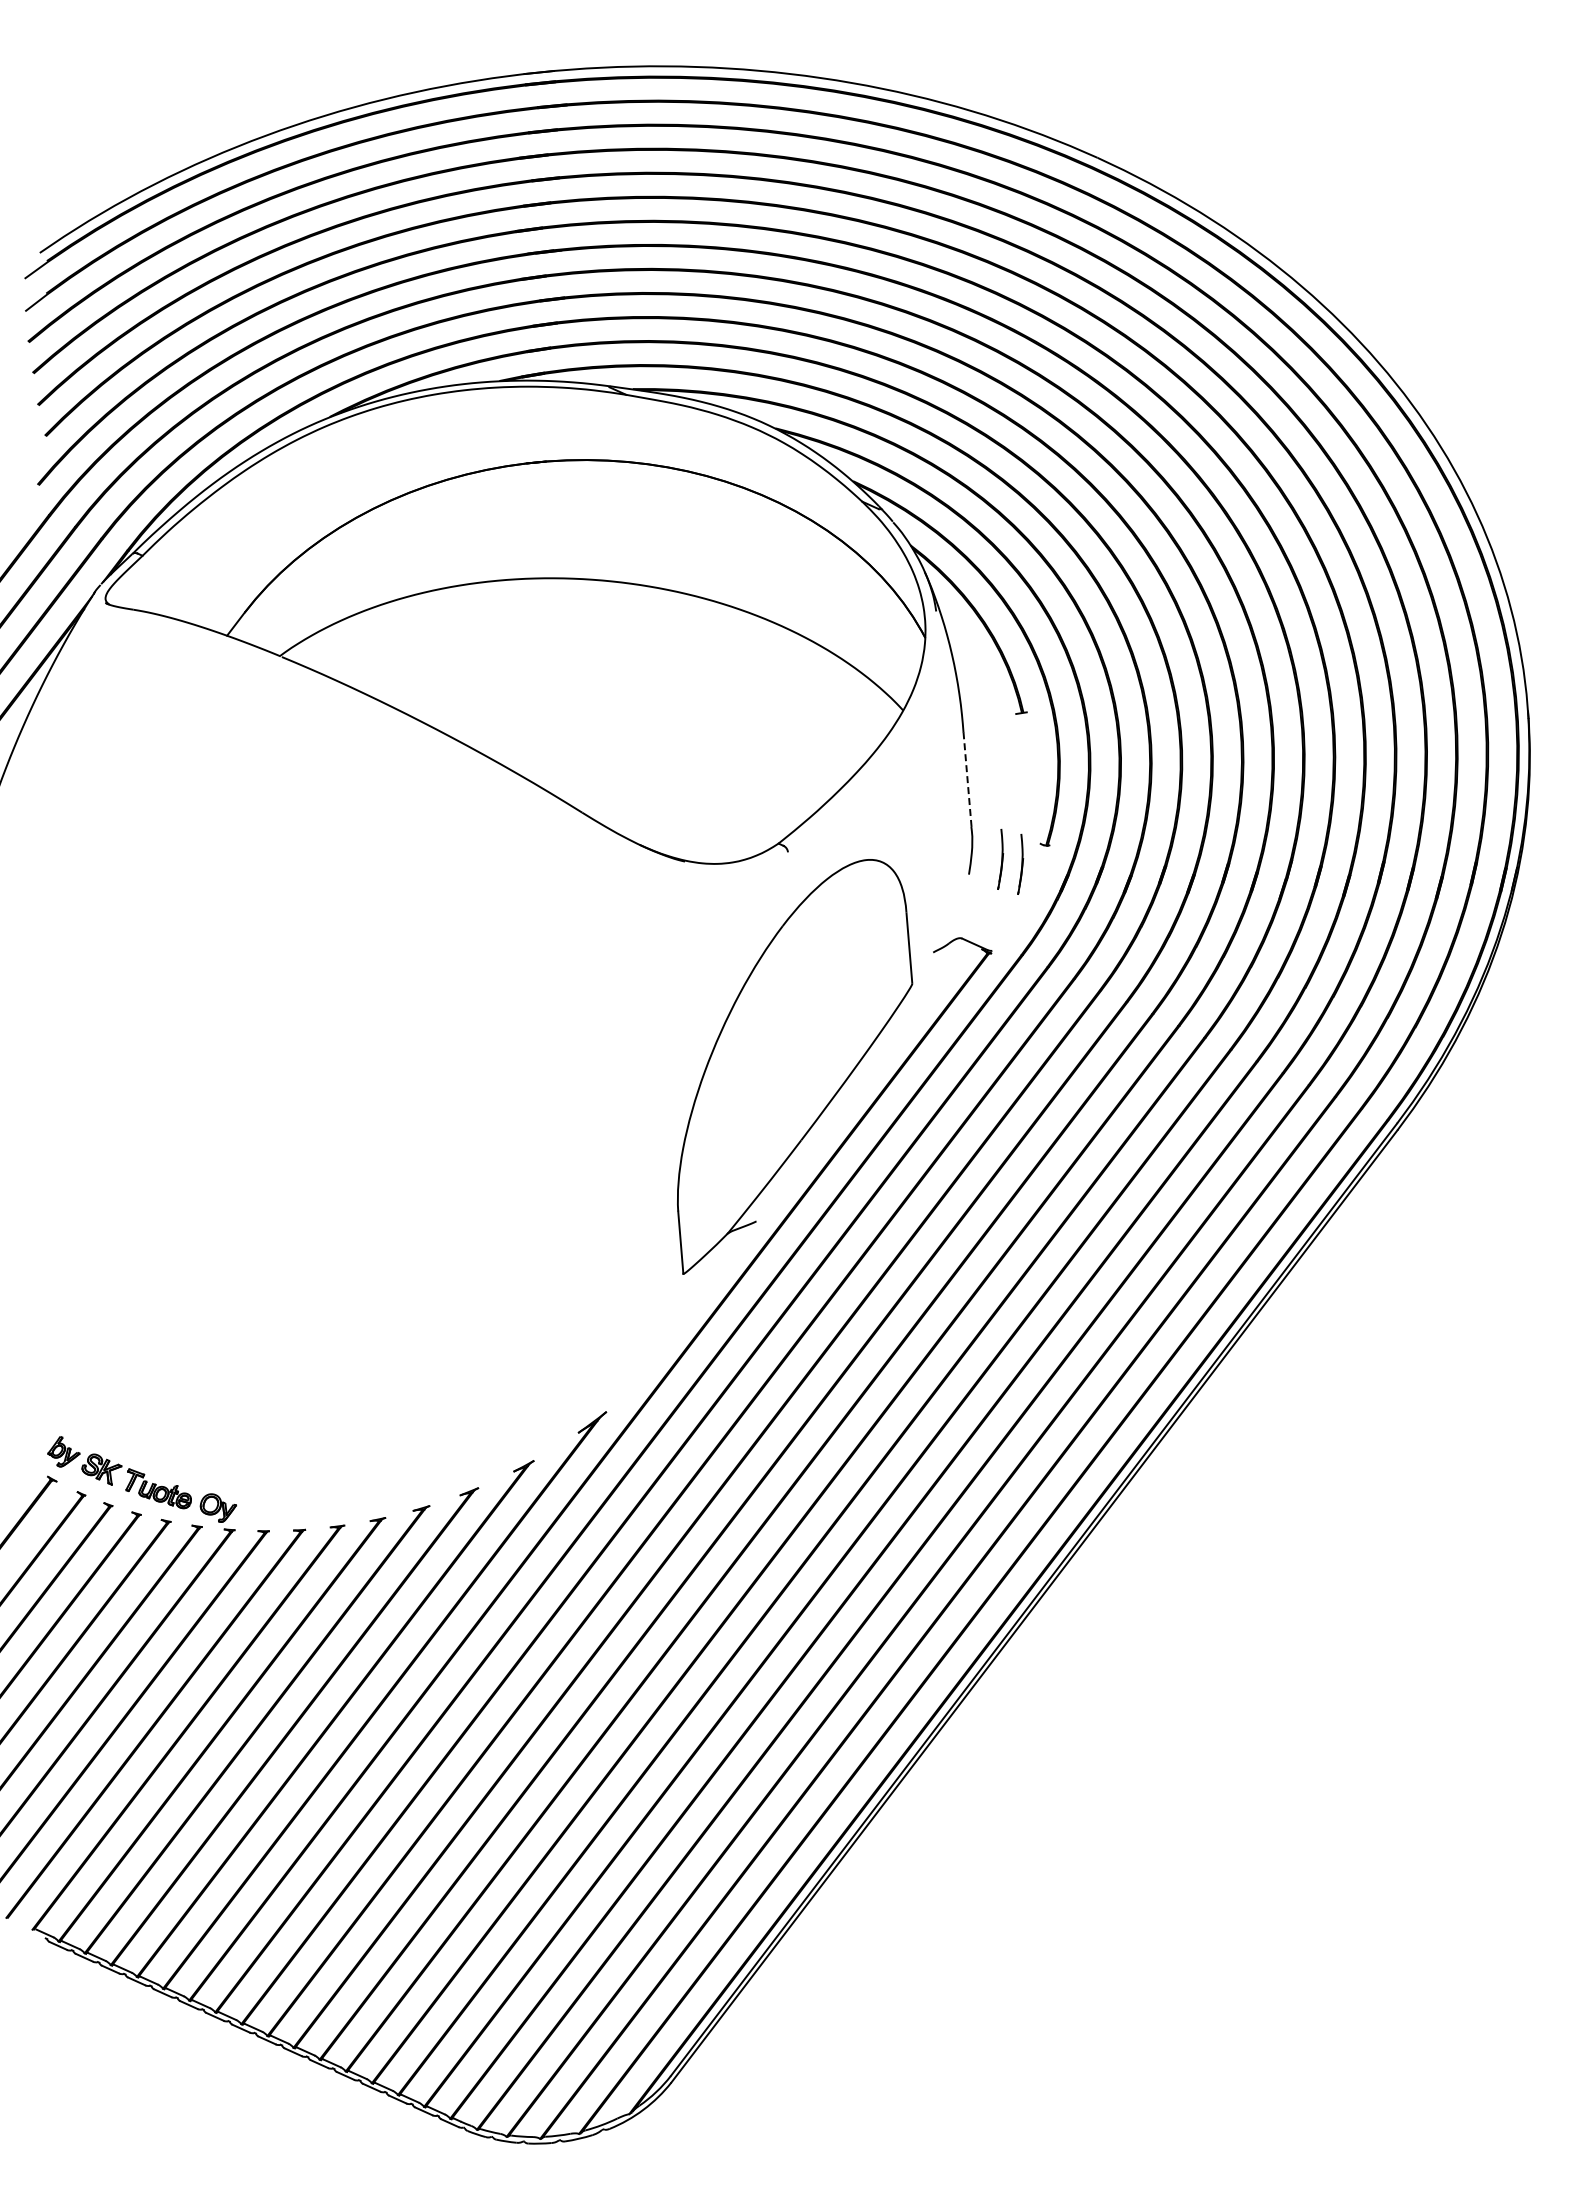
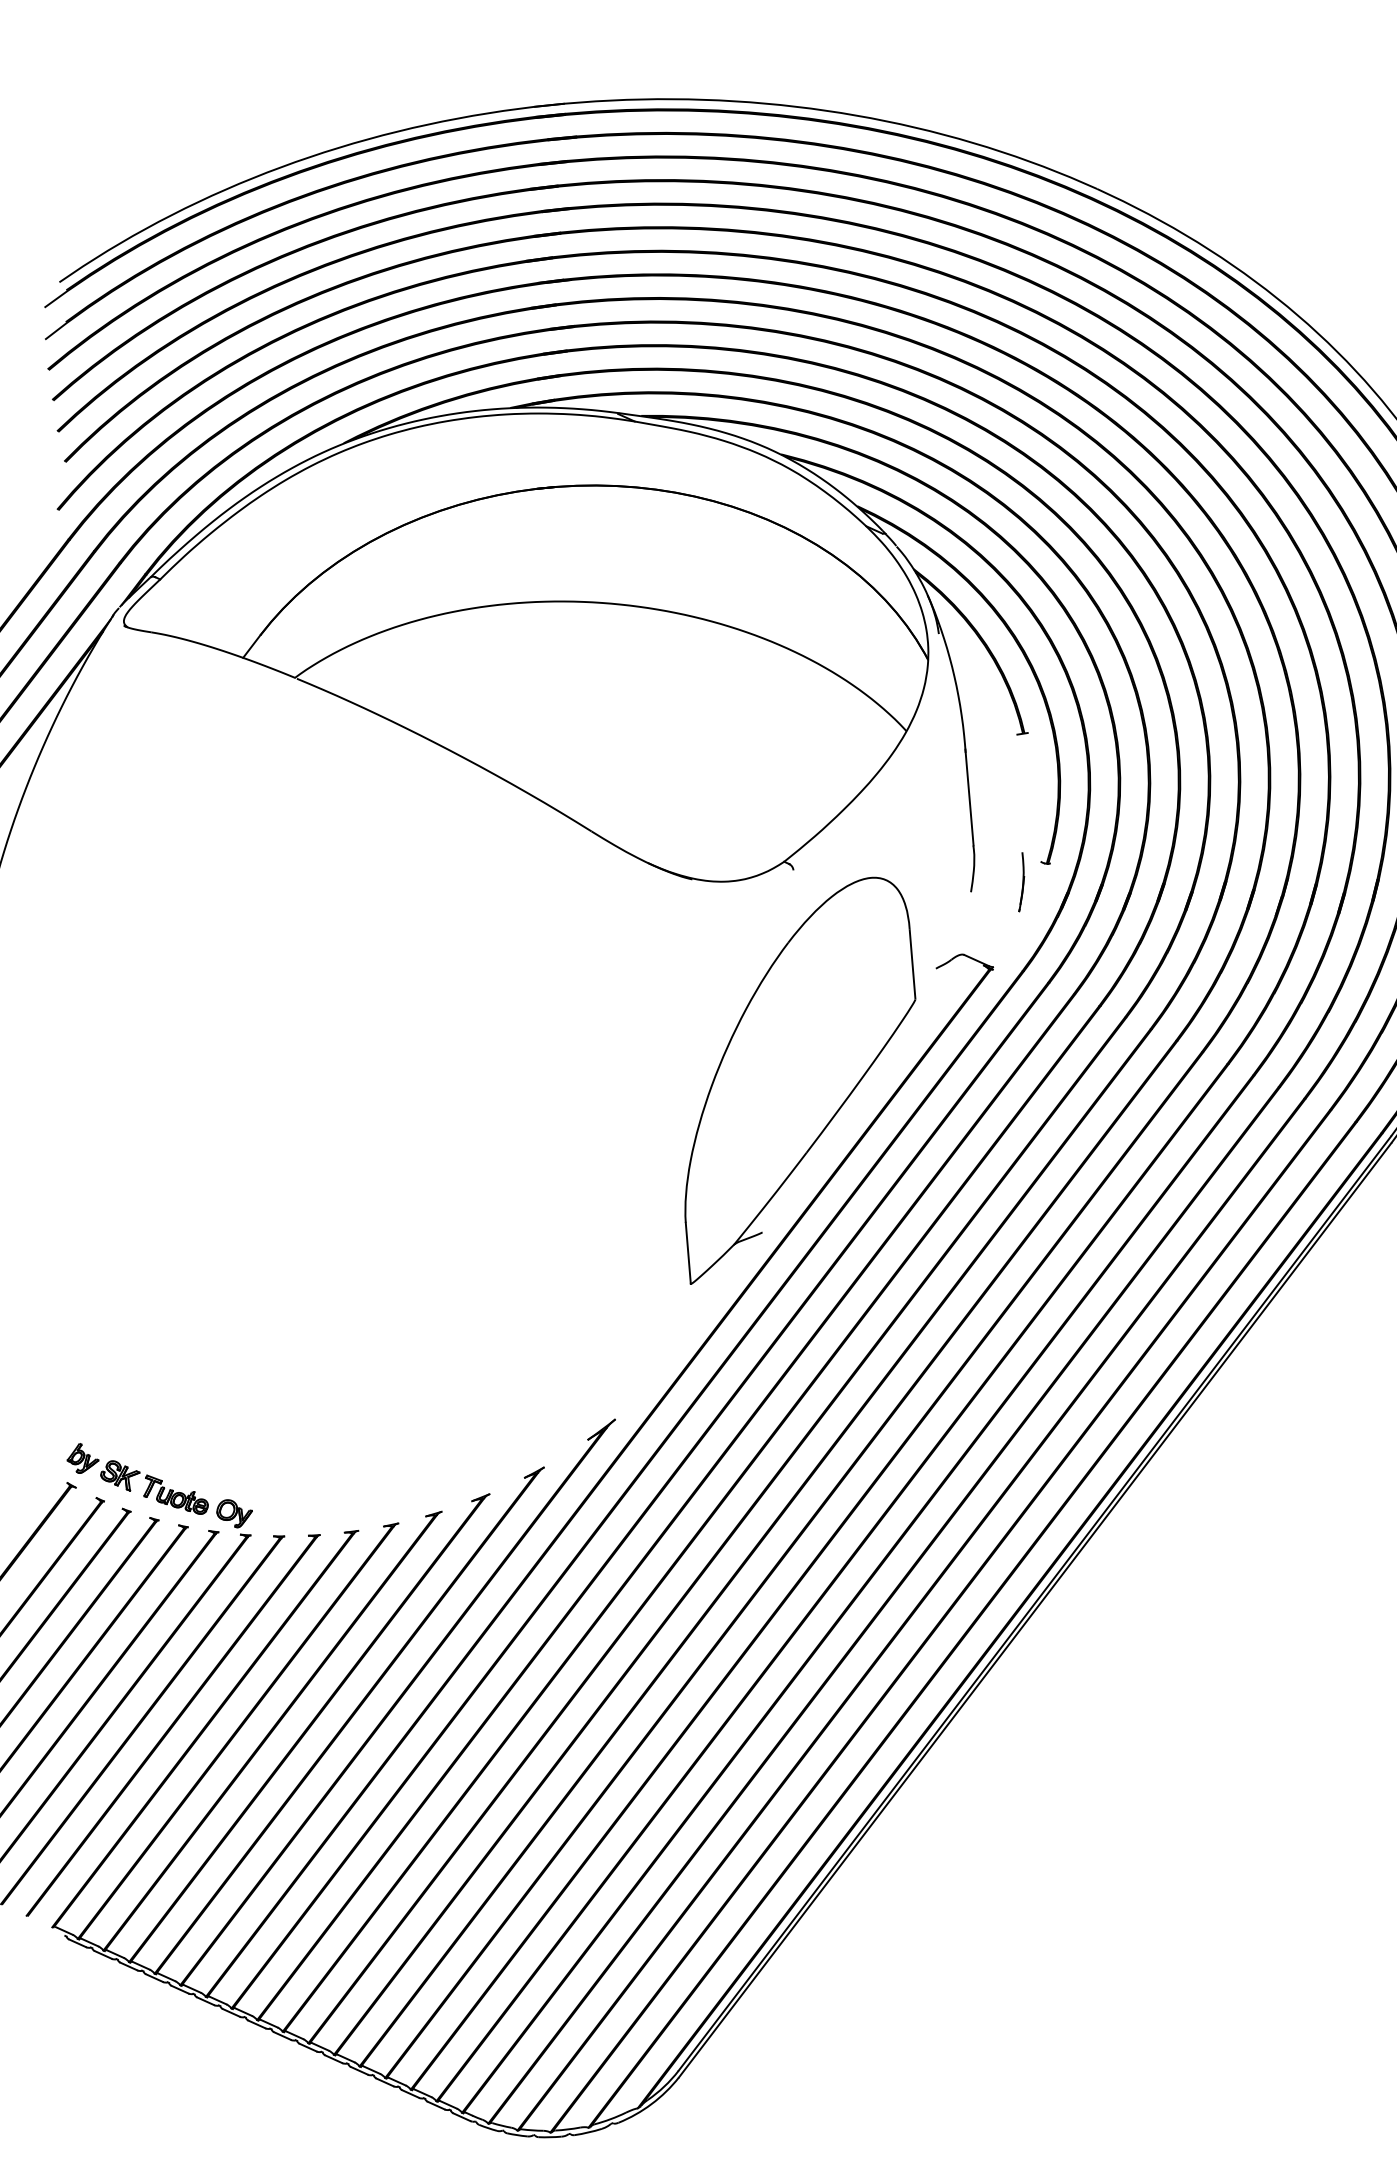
line: (967, 777) -> (969, 796), dashed -> solid
part: (1000, 858) -> (1001, 876), removed

